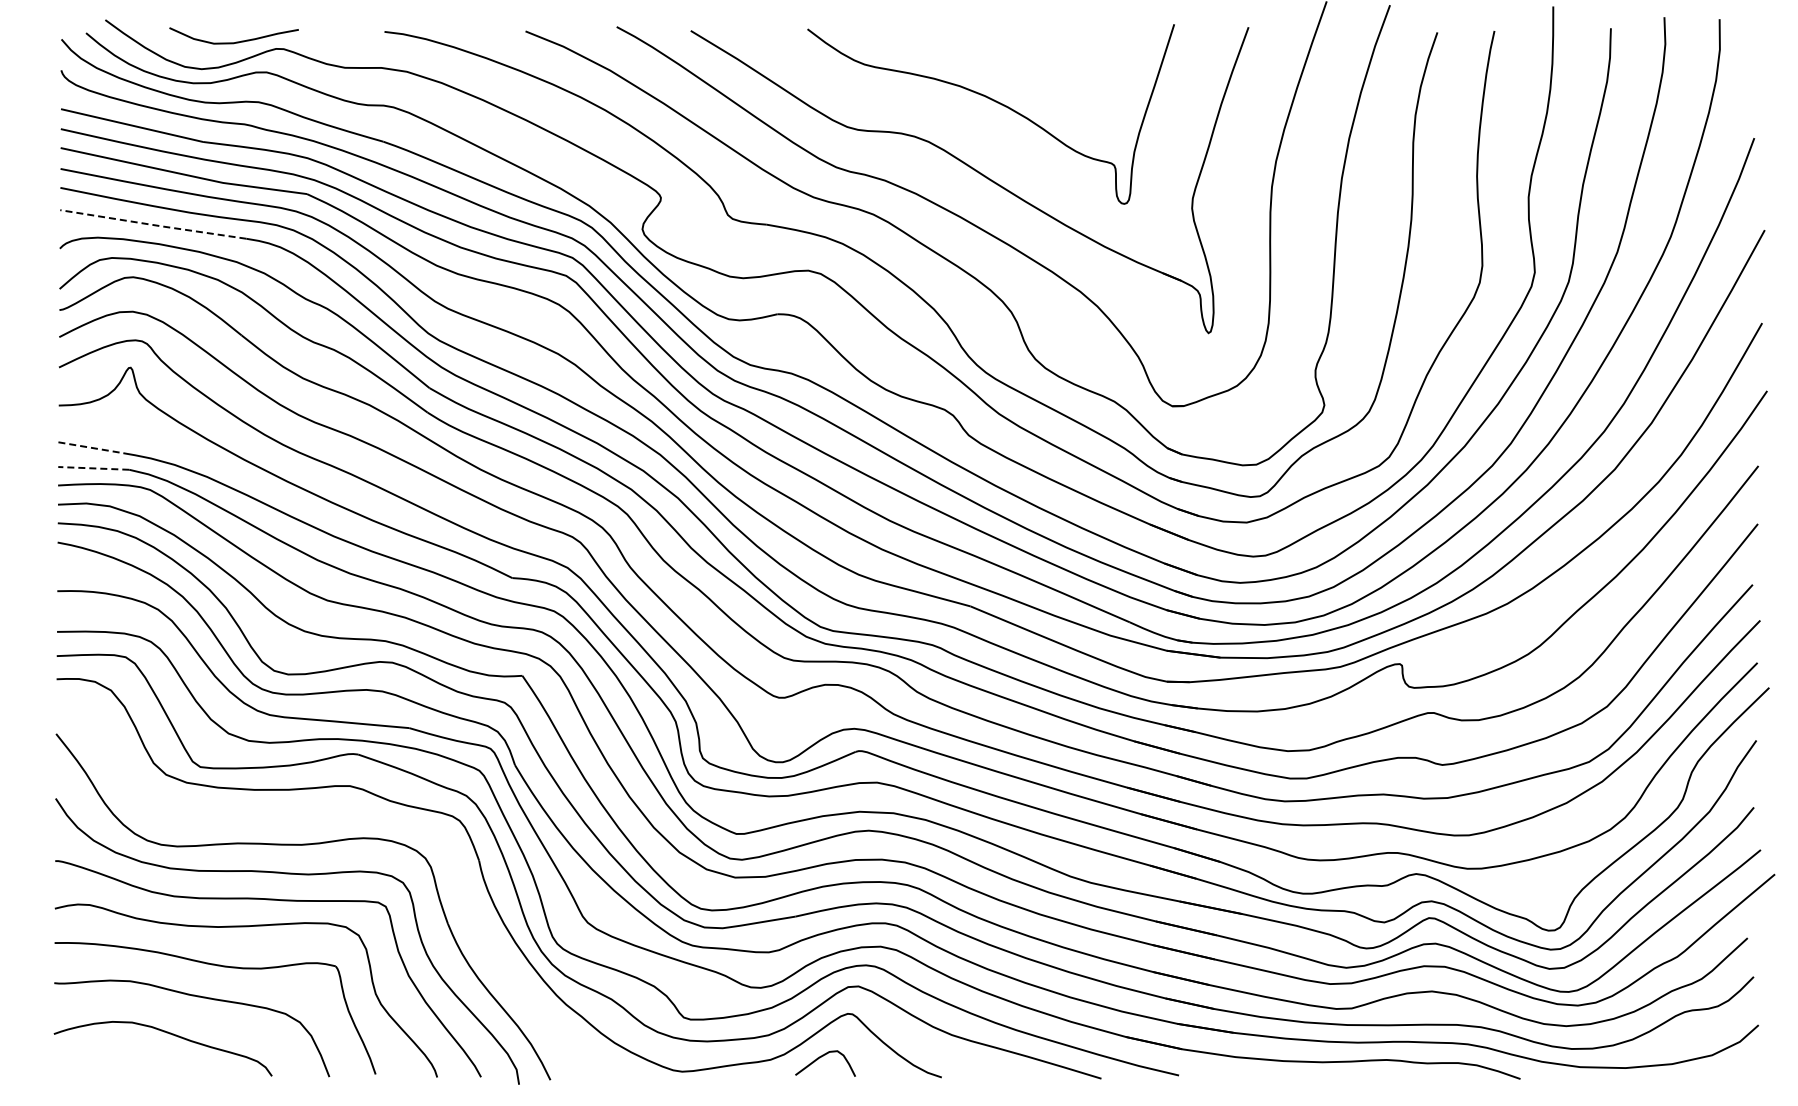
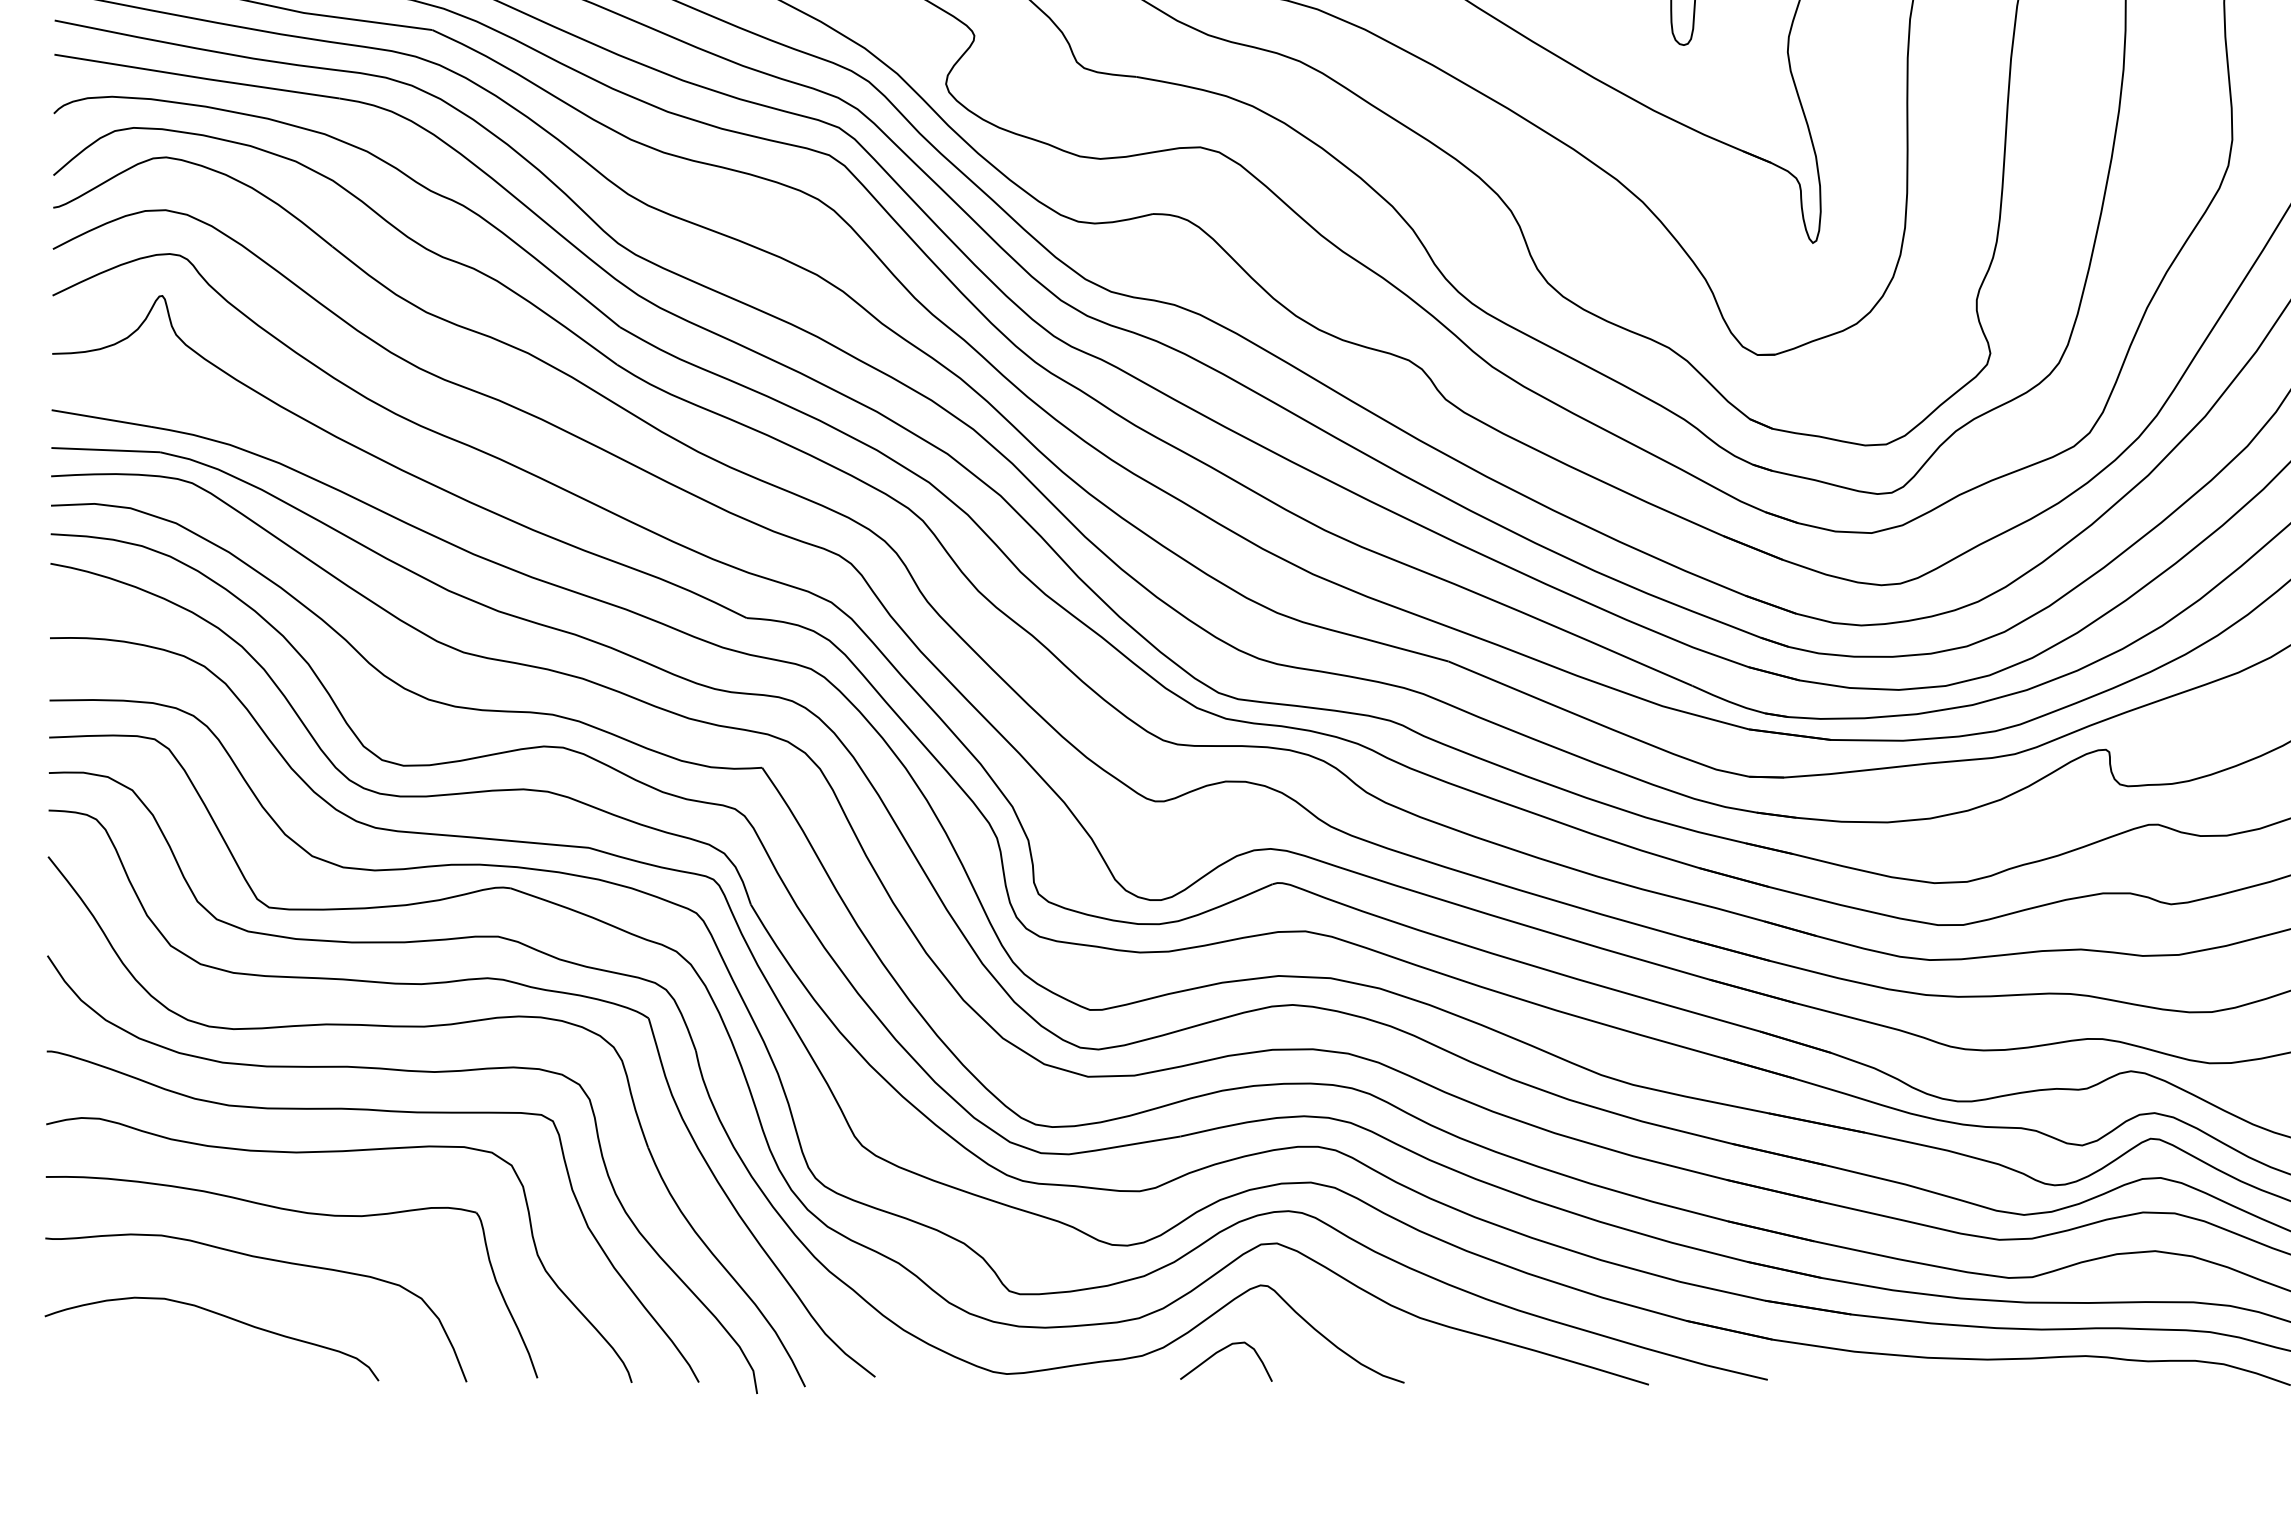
line: (154, 225) -> (198, 78), dashed -> solid
line: (90, 447) -> (100, 418), dashed -> solid
line: (93, 468) -> (105, 450), dashed -> solid
part: (321, 816) -> (454, 983), added

